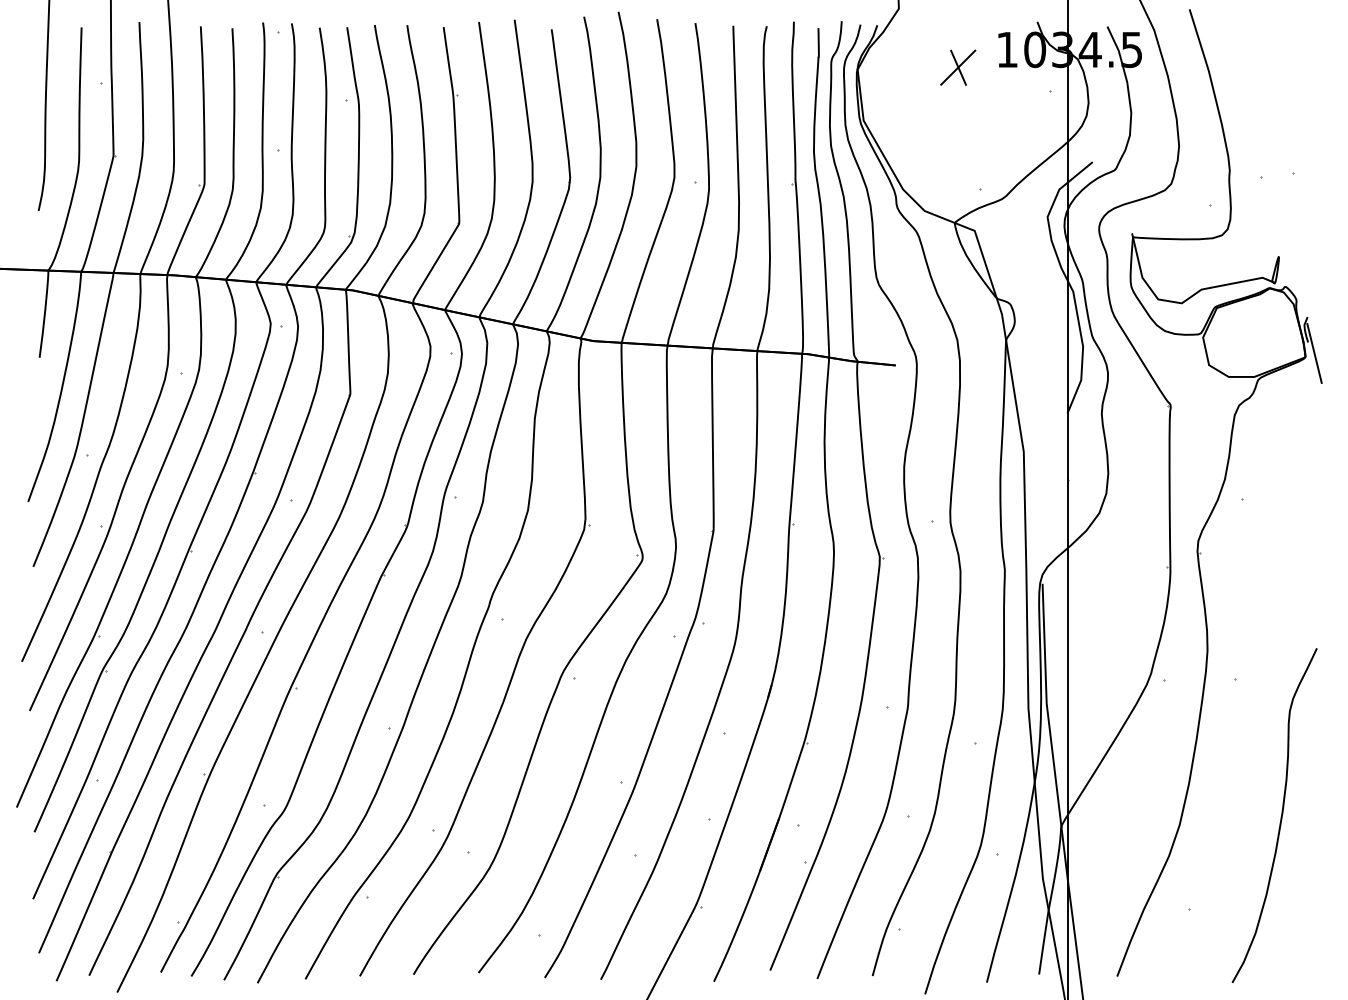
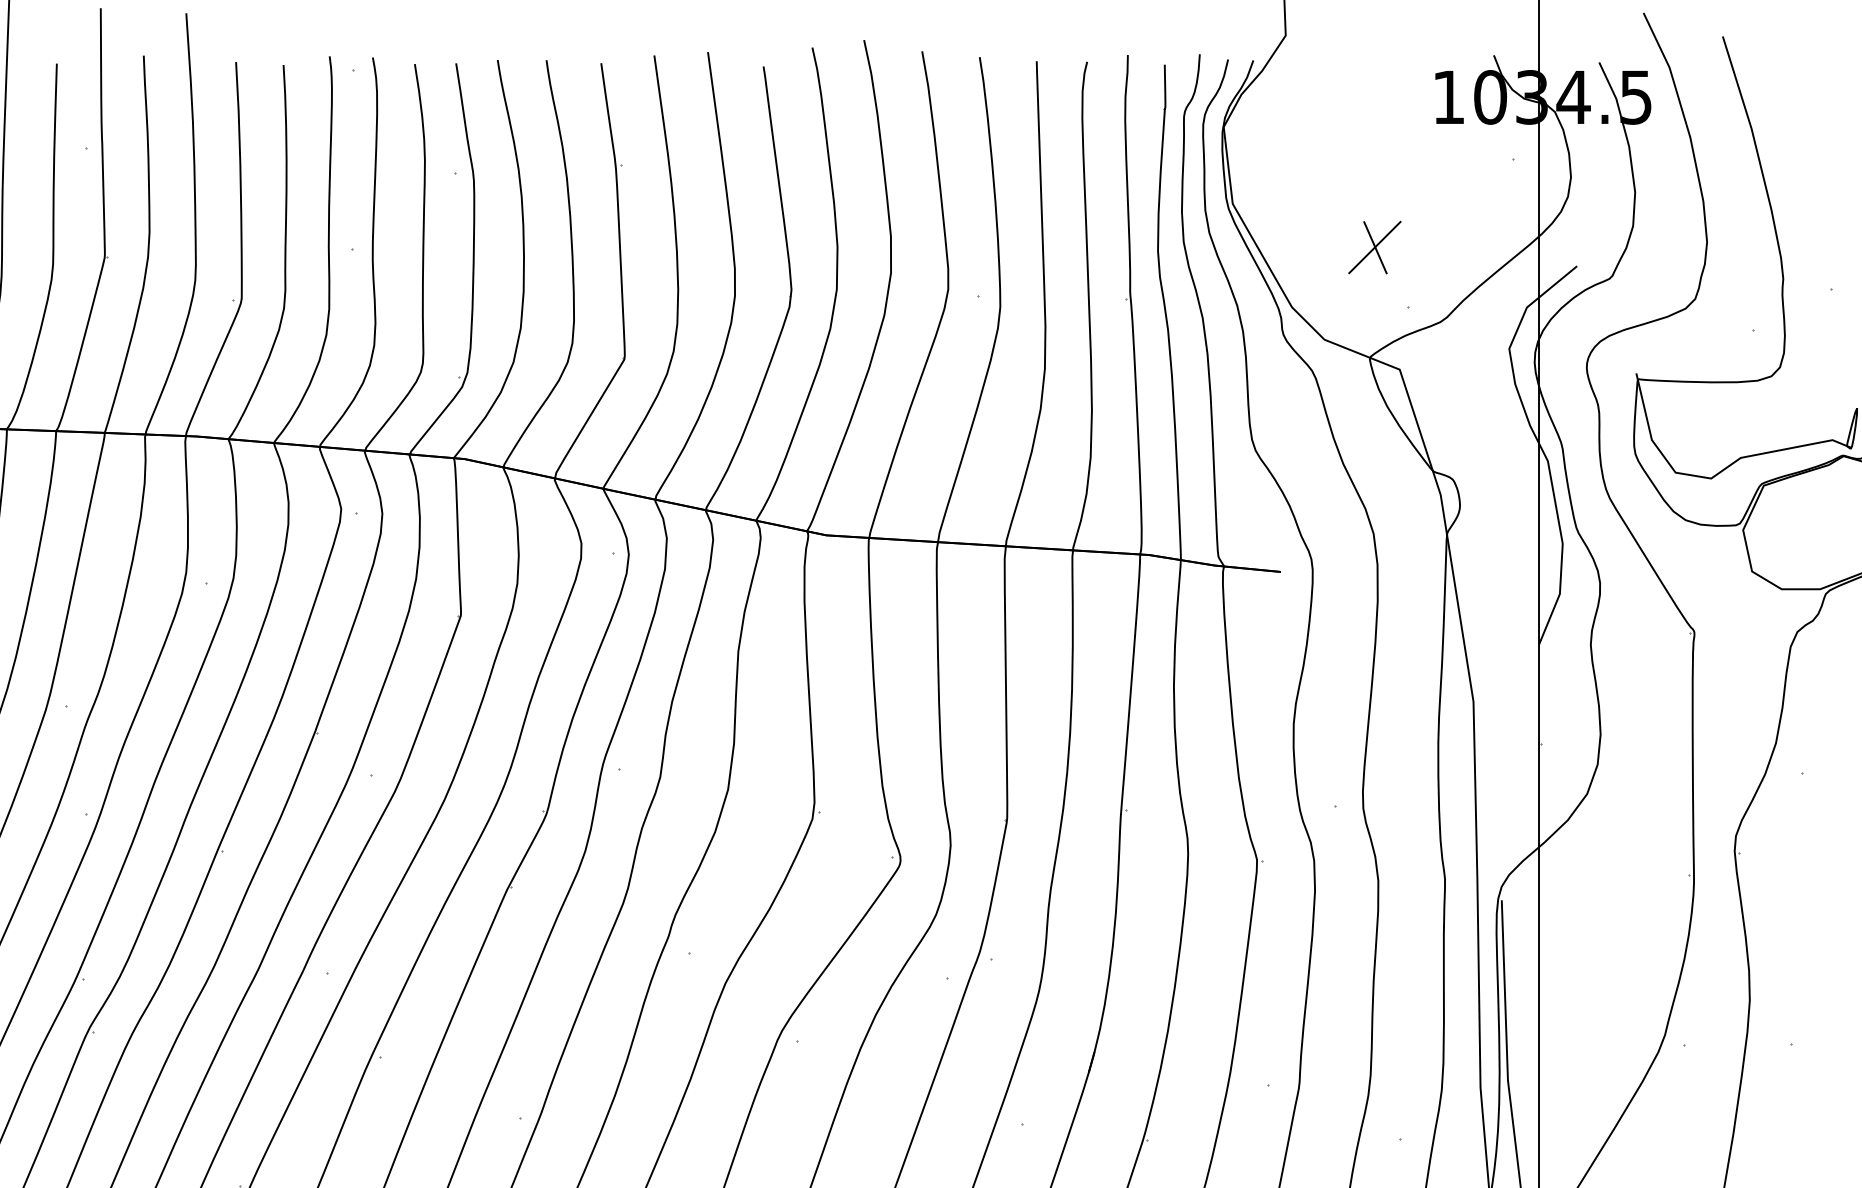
part: (958, 67) -> (1375, 247), moved

